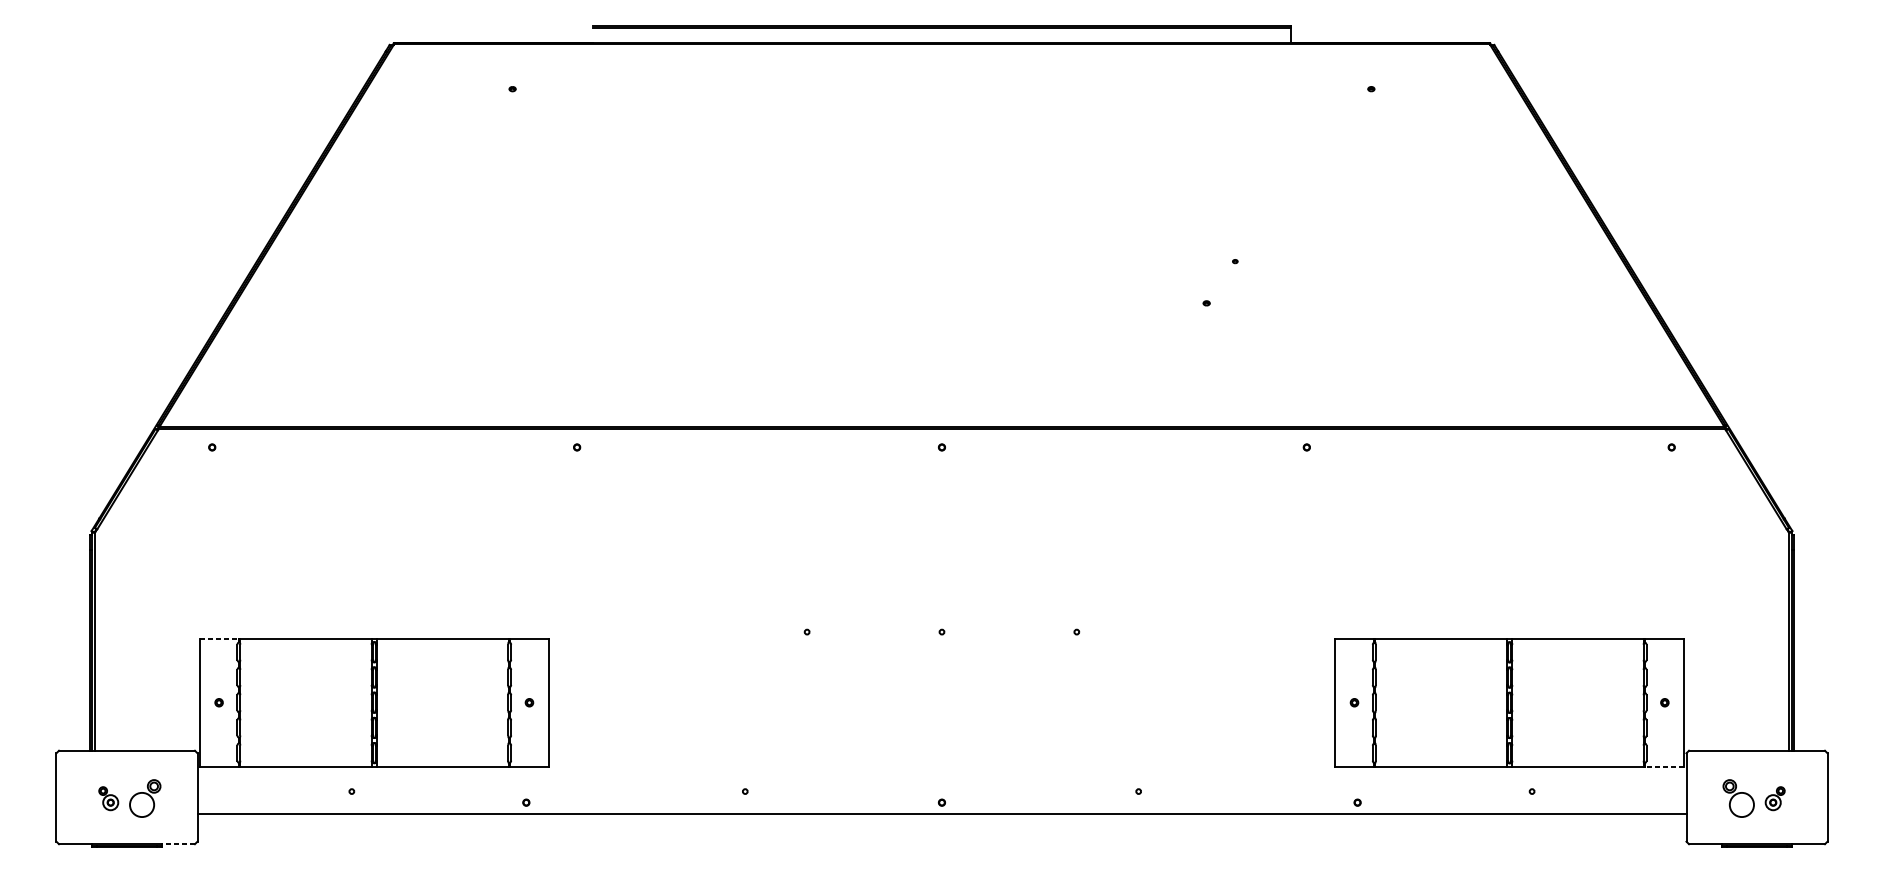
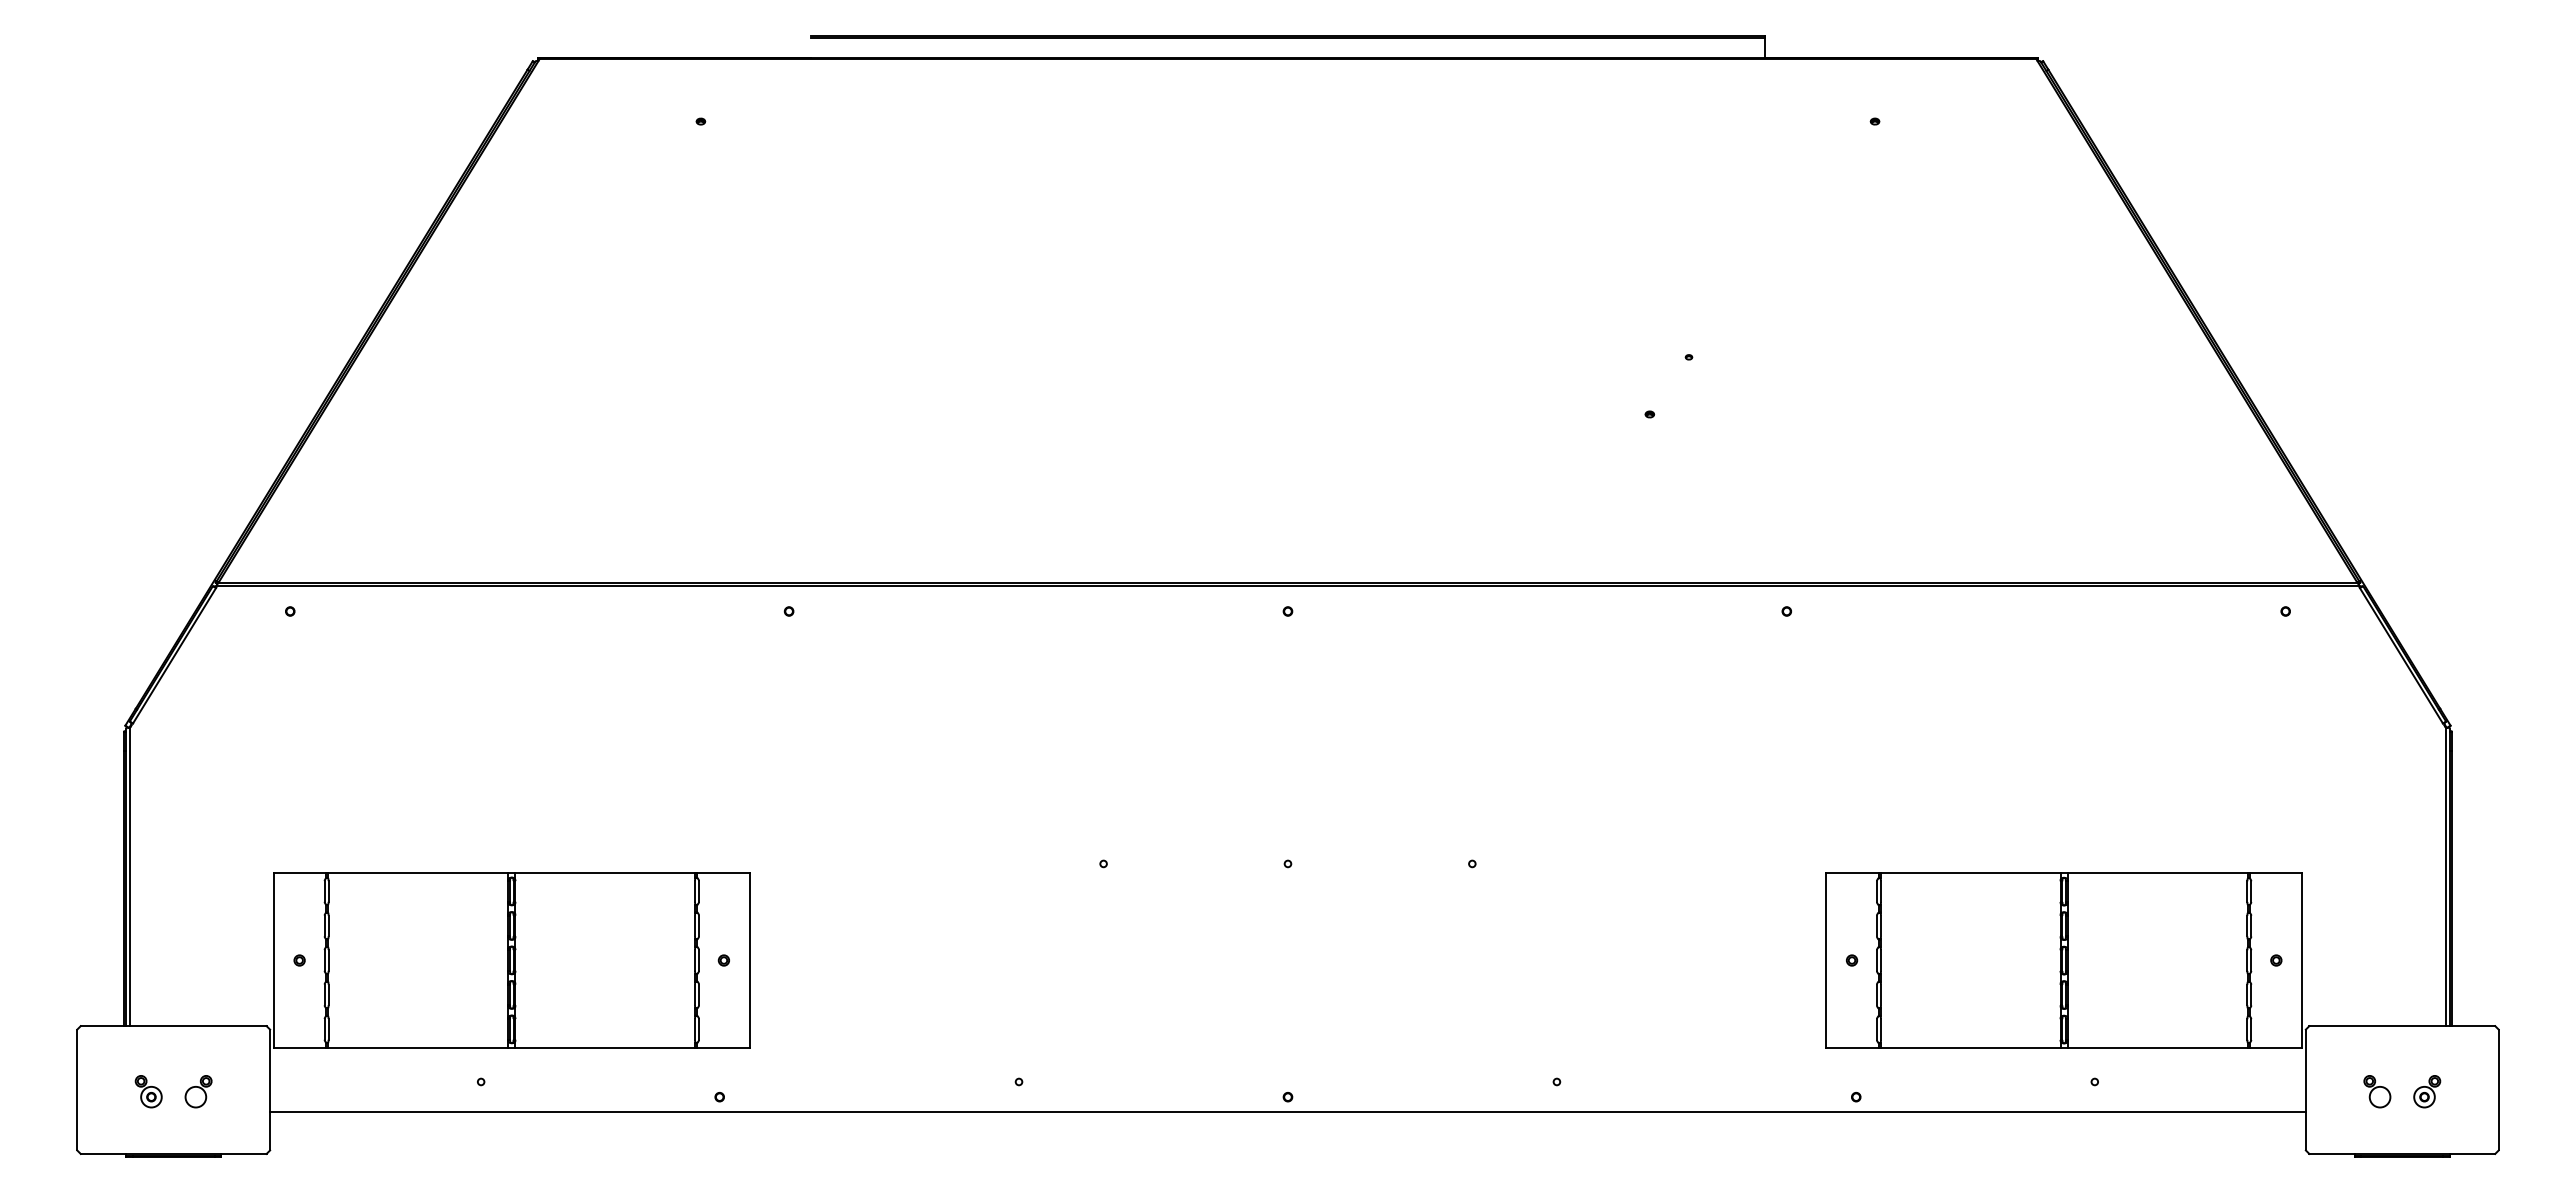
line: (219, 638) -> (300, 872), dashed -> solid
line: (1664, 767) -> (2275, 1048), dashed -> solid
part: (145, 798) -> (198, 1091), size x0.62
part: (1738, 798) -> (2377, 1091), size x0.62
line: (178, 843) -> (243, 1153), dashed -> solid

